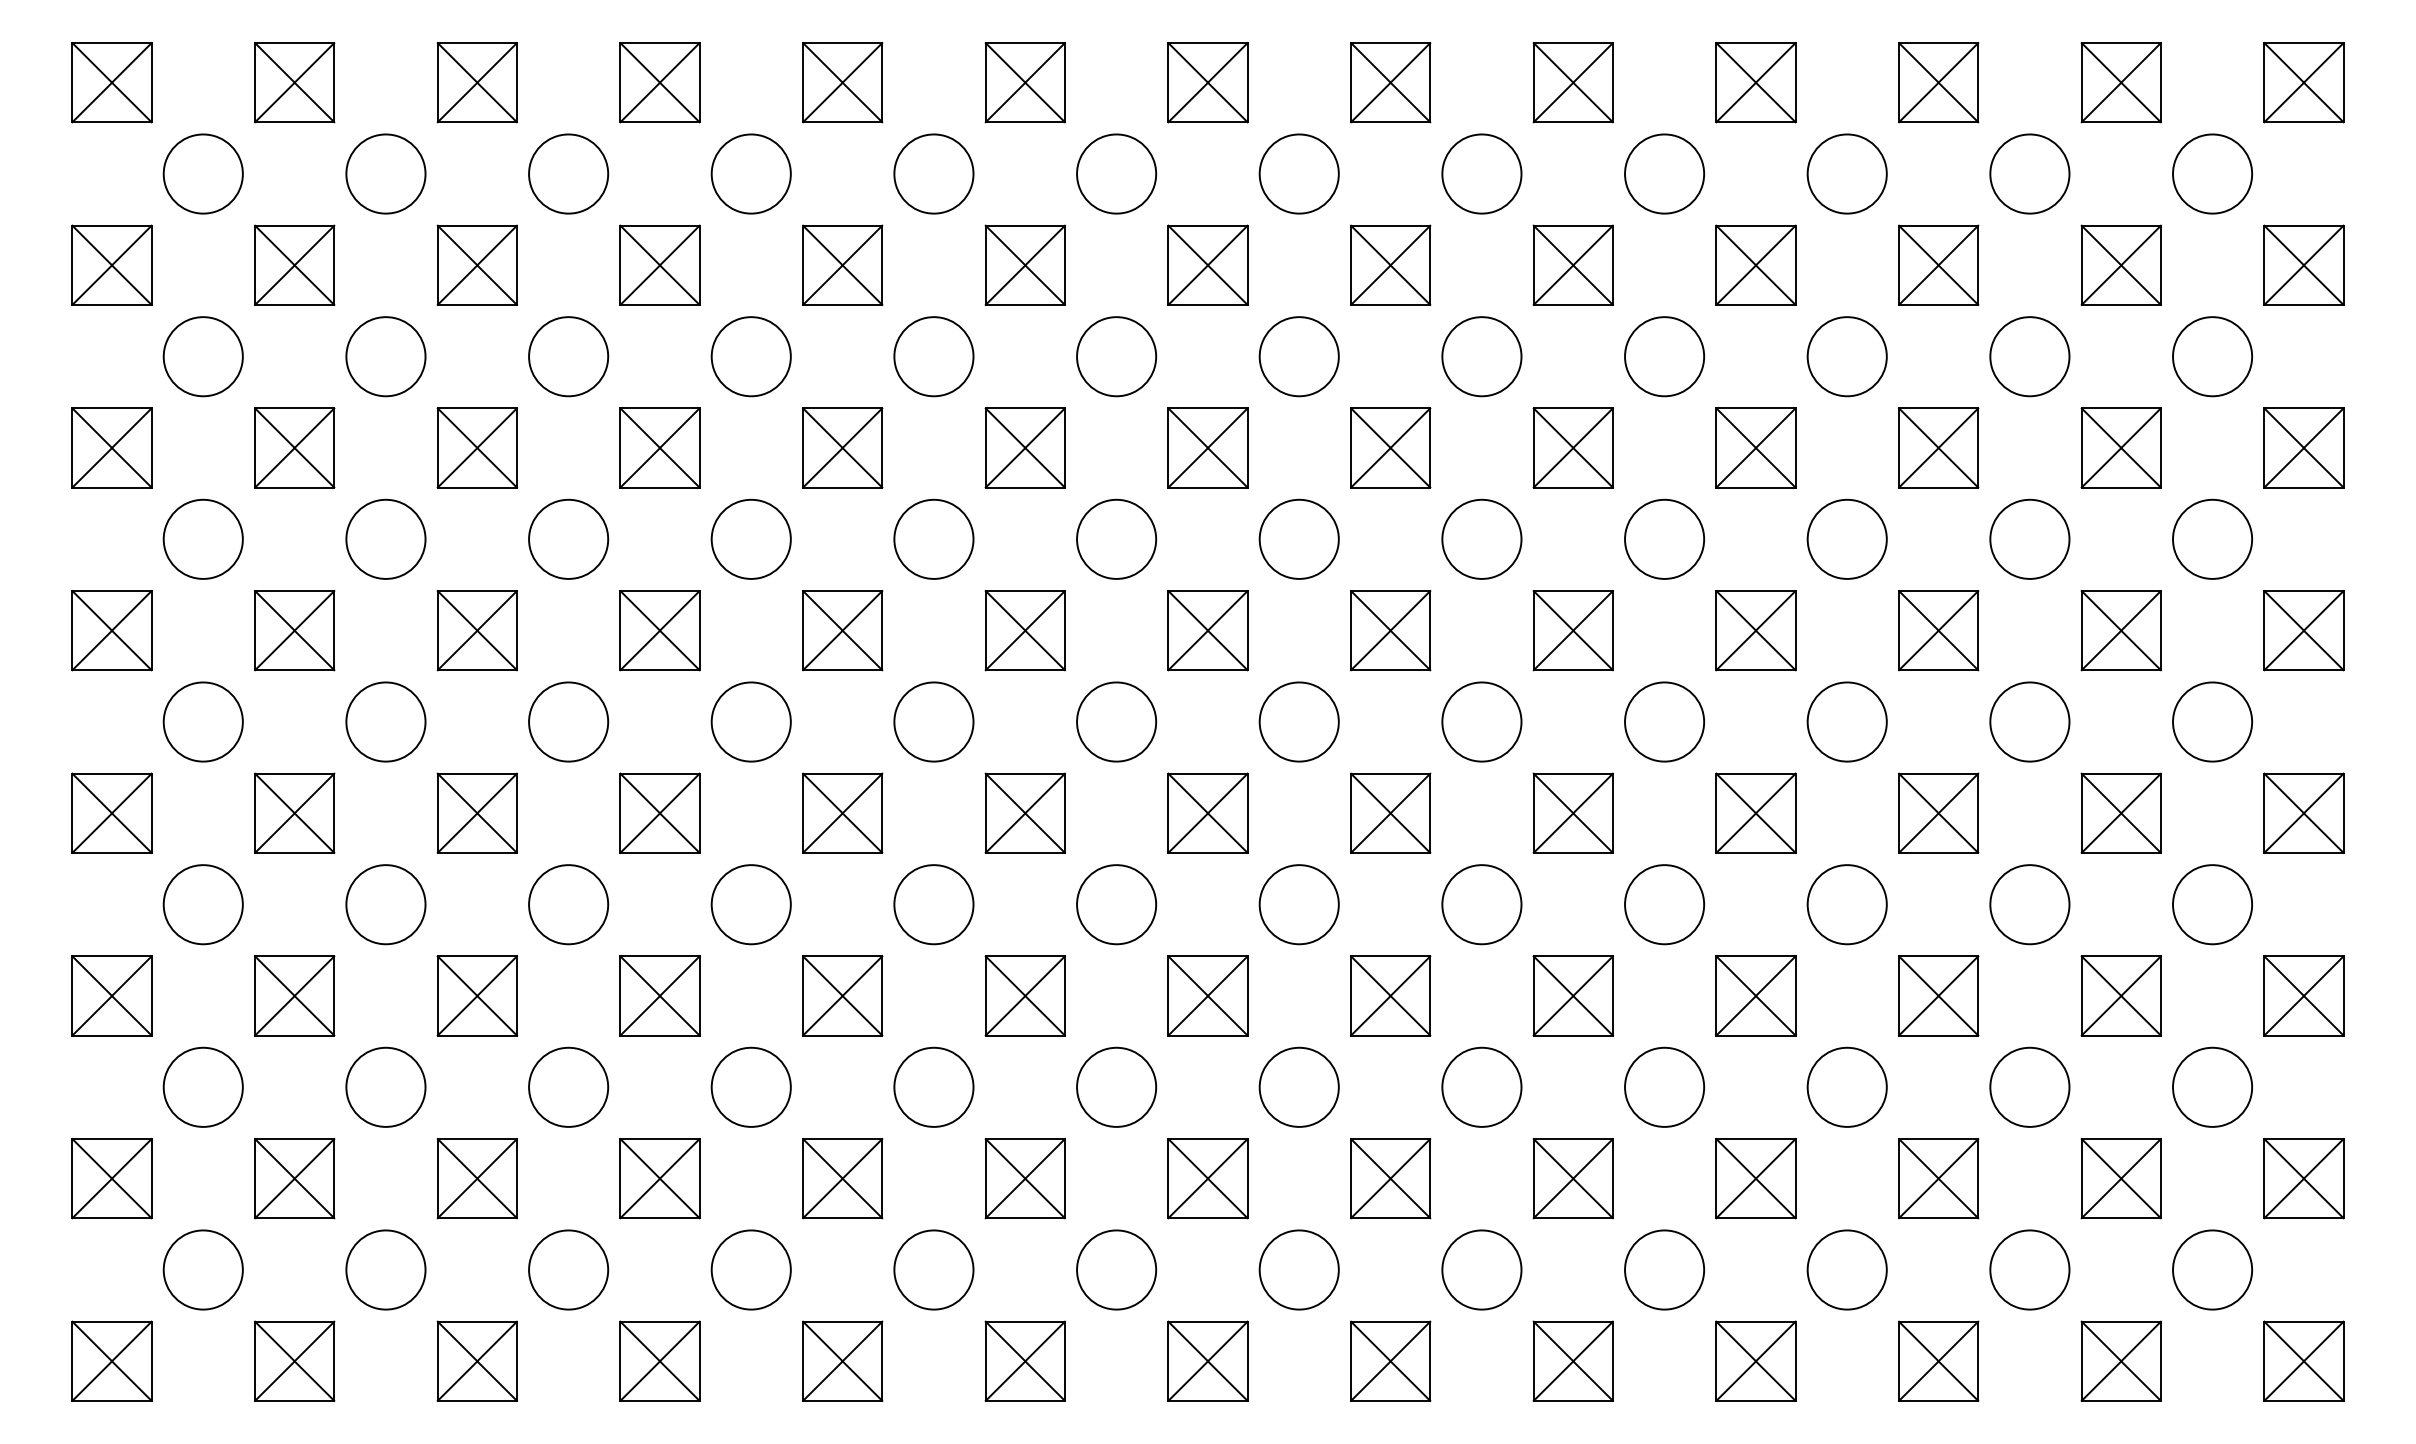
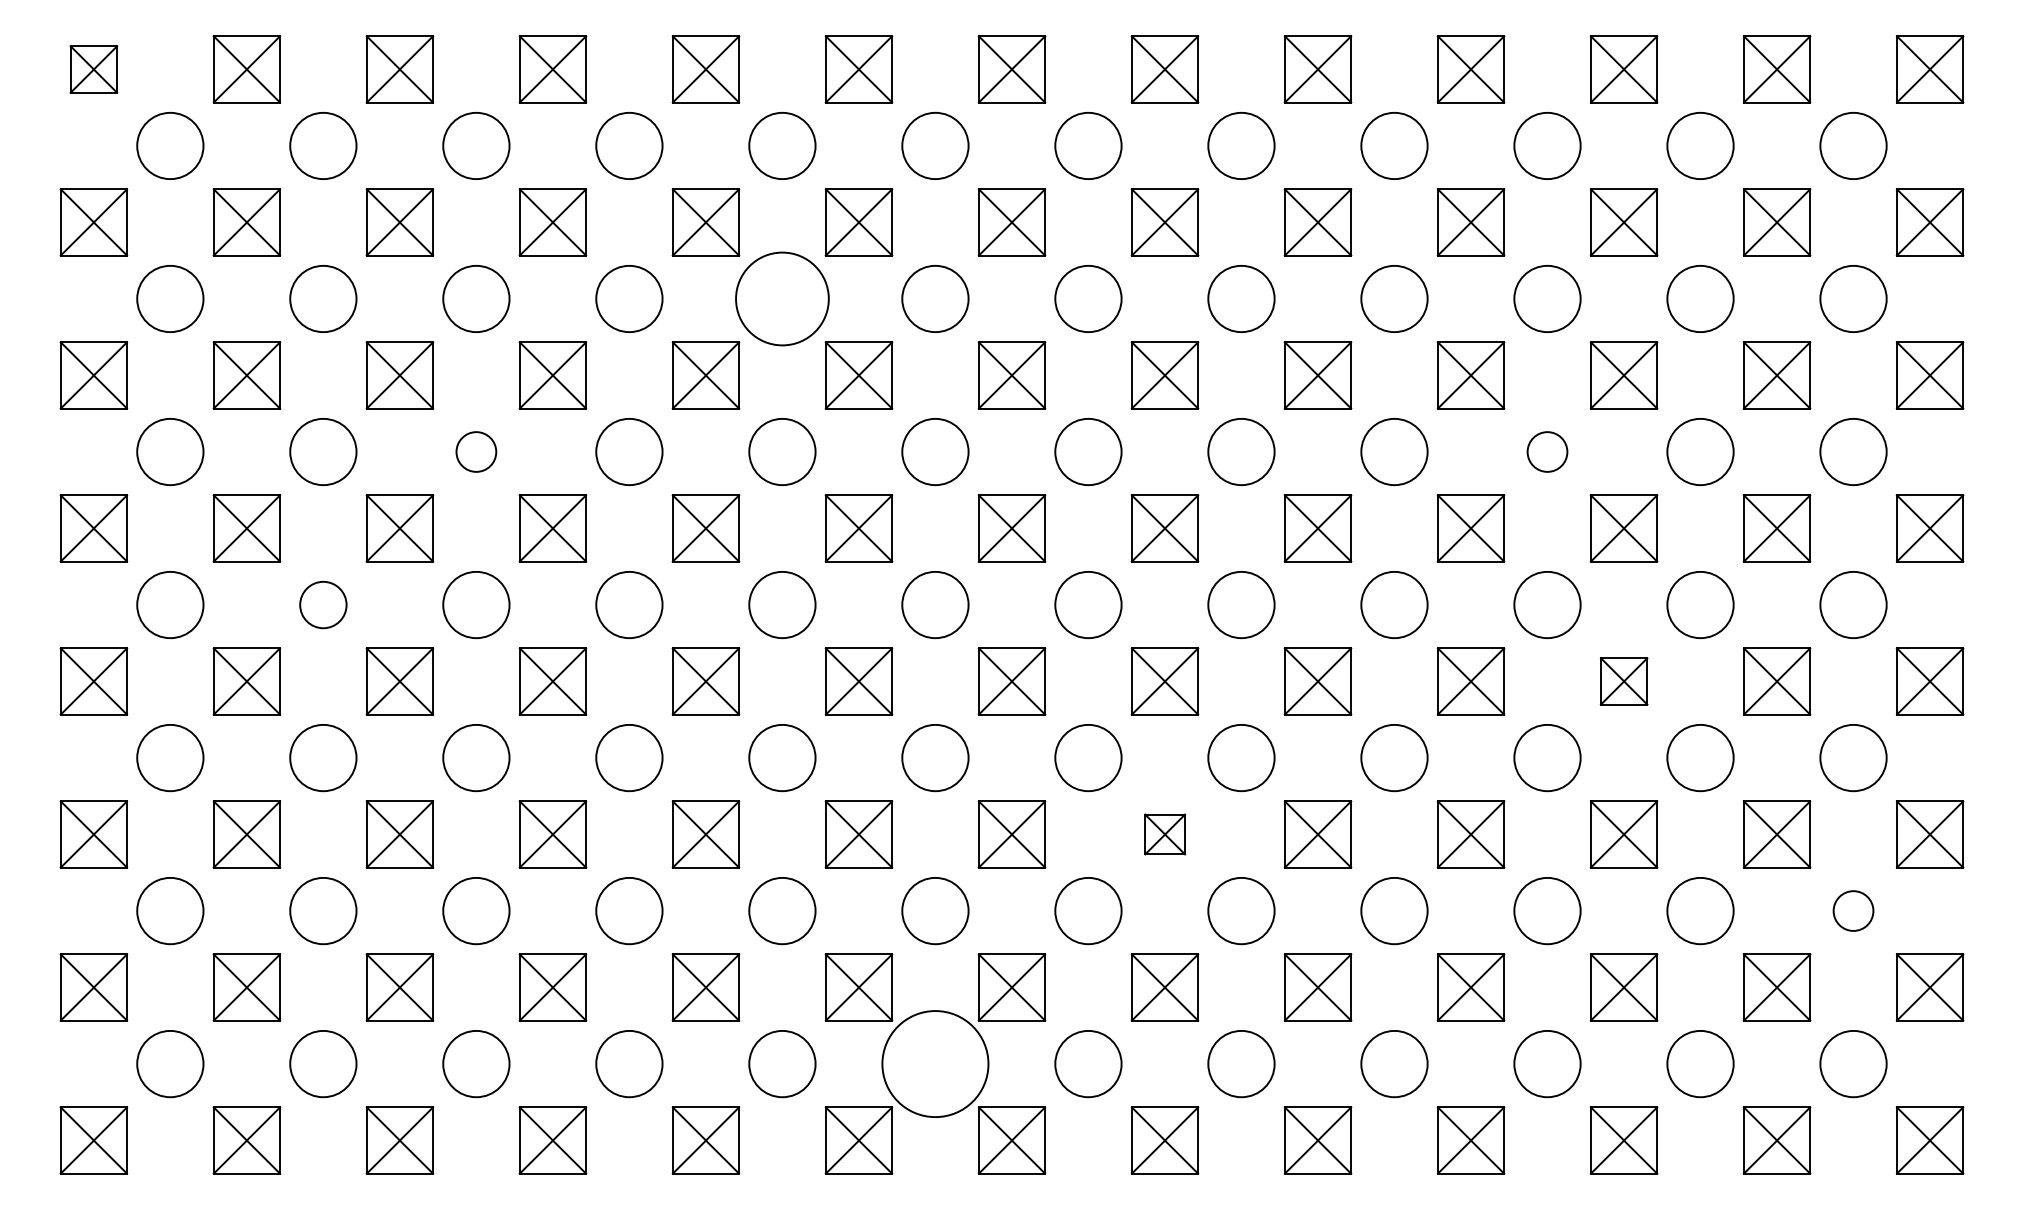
part: (111, 82) -> (93, 69), size x0.7
circle: (933, 356) -> (782, 298), size x1.4
circle: (568, 538) -> (476, 451), size x0.6
circle: (1846, 538) -> (1546, 451), size x0.6
circle: (385, 721) -> (322, 604), size x0.7
part: (1938, 812) -> (1623, 680), size x0.7
part: (1390, 995) -> (1164, 834), size x0.6
circle: (2212, 1086) -> (1853, 910), size x0.6
circle: (1116, 1269) -> (935, 1063), size x1.6

